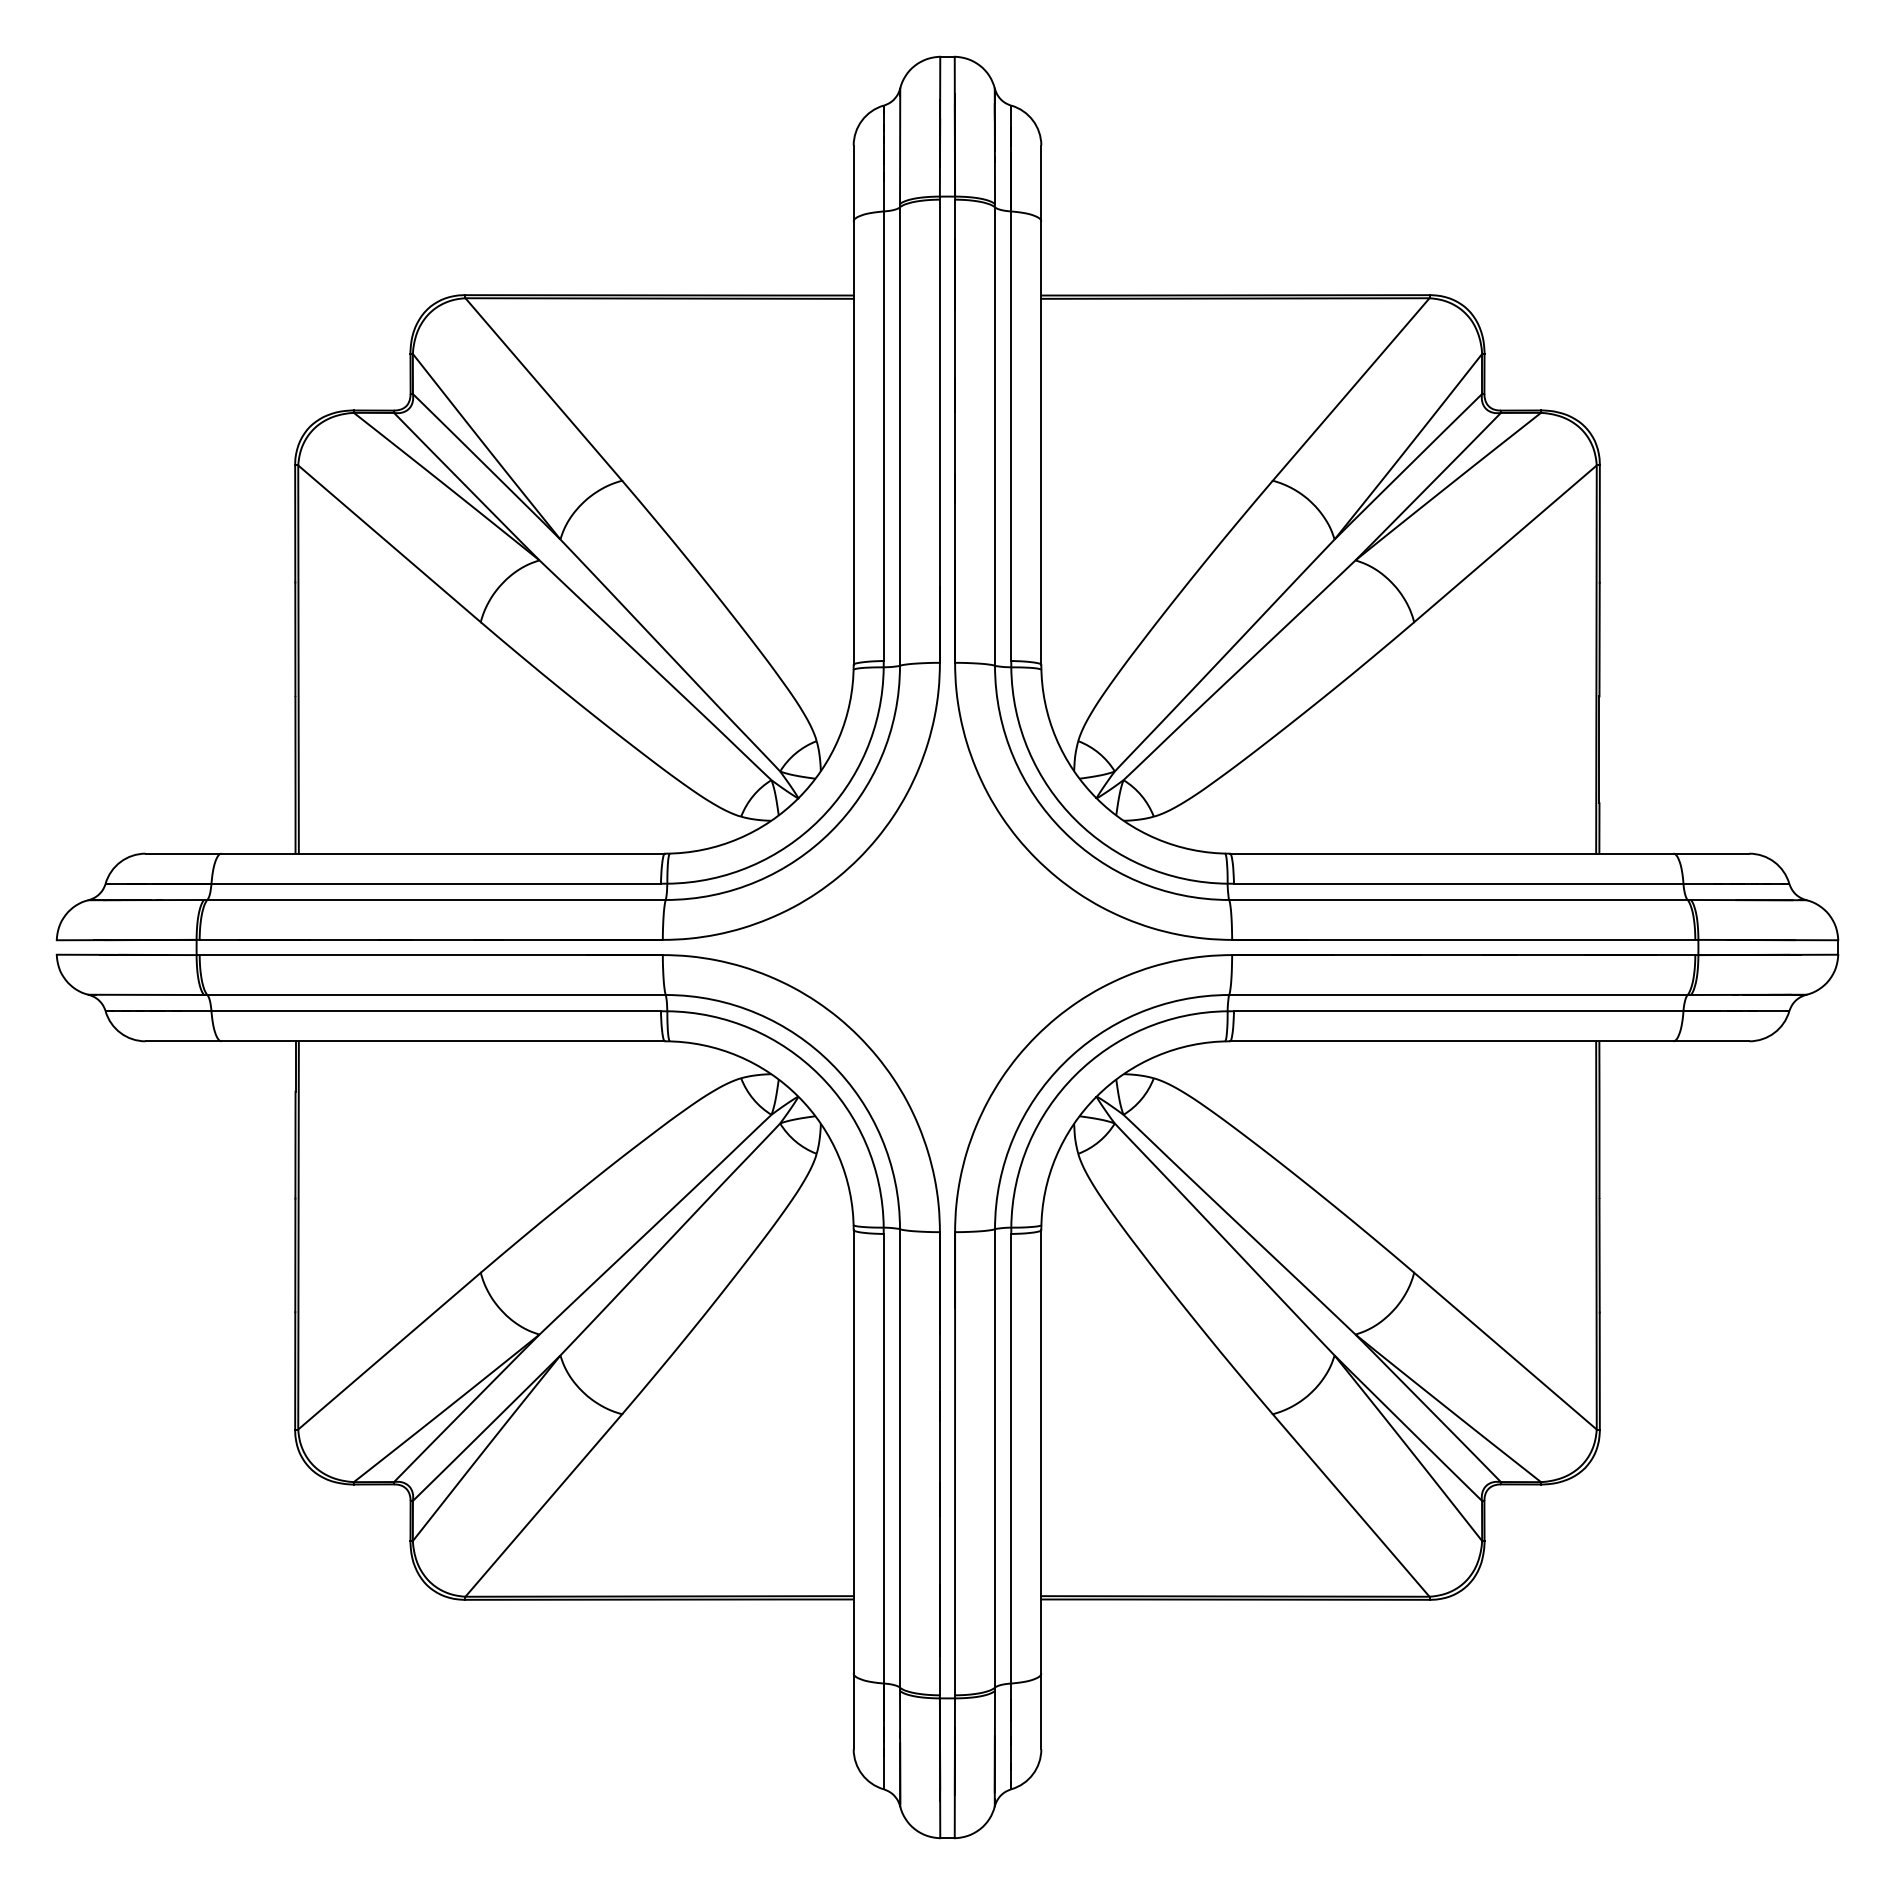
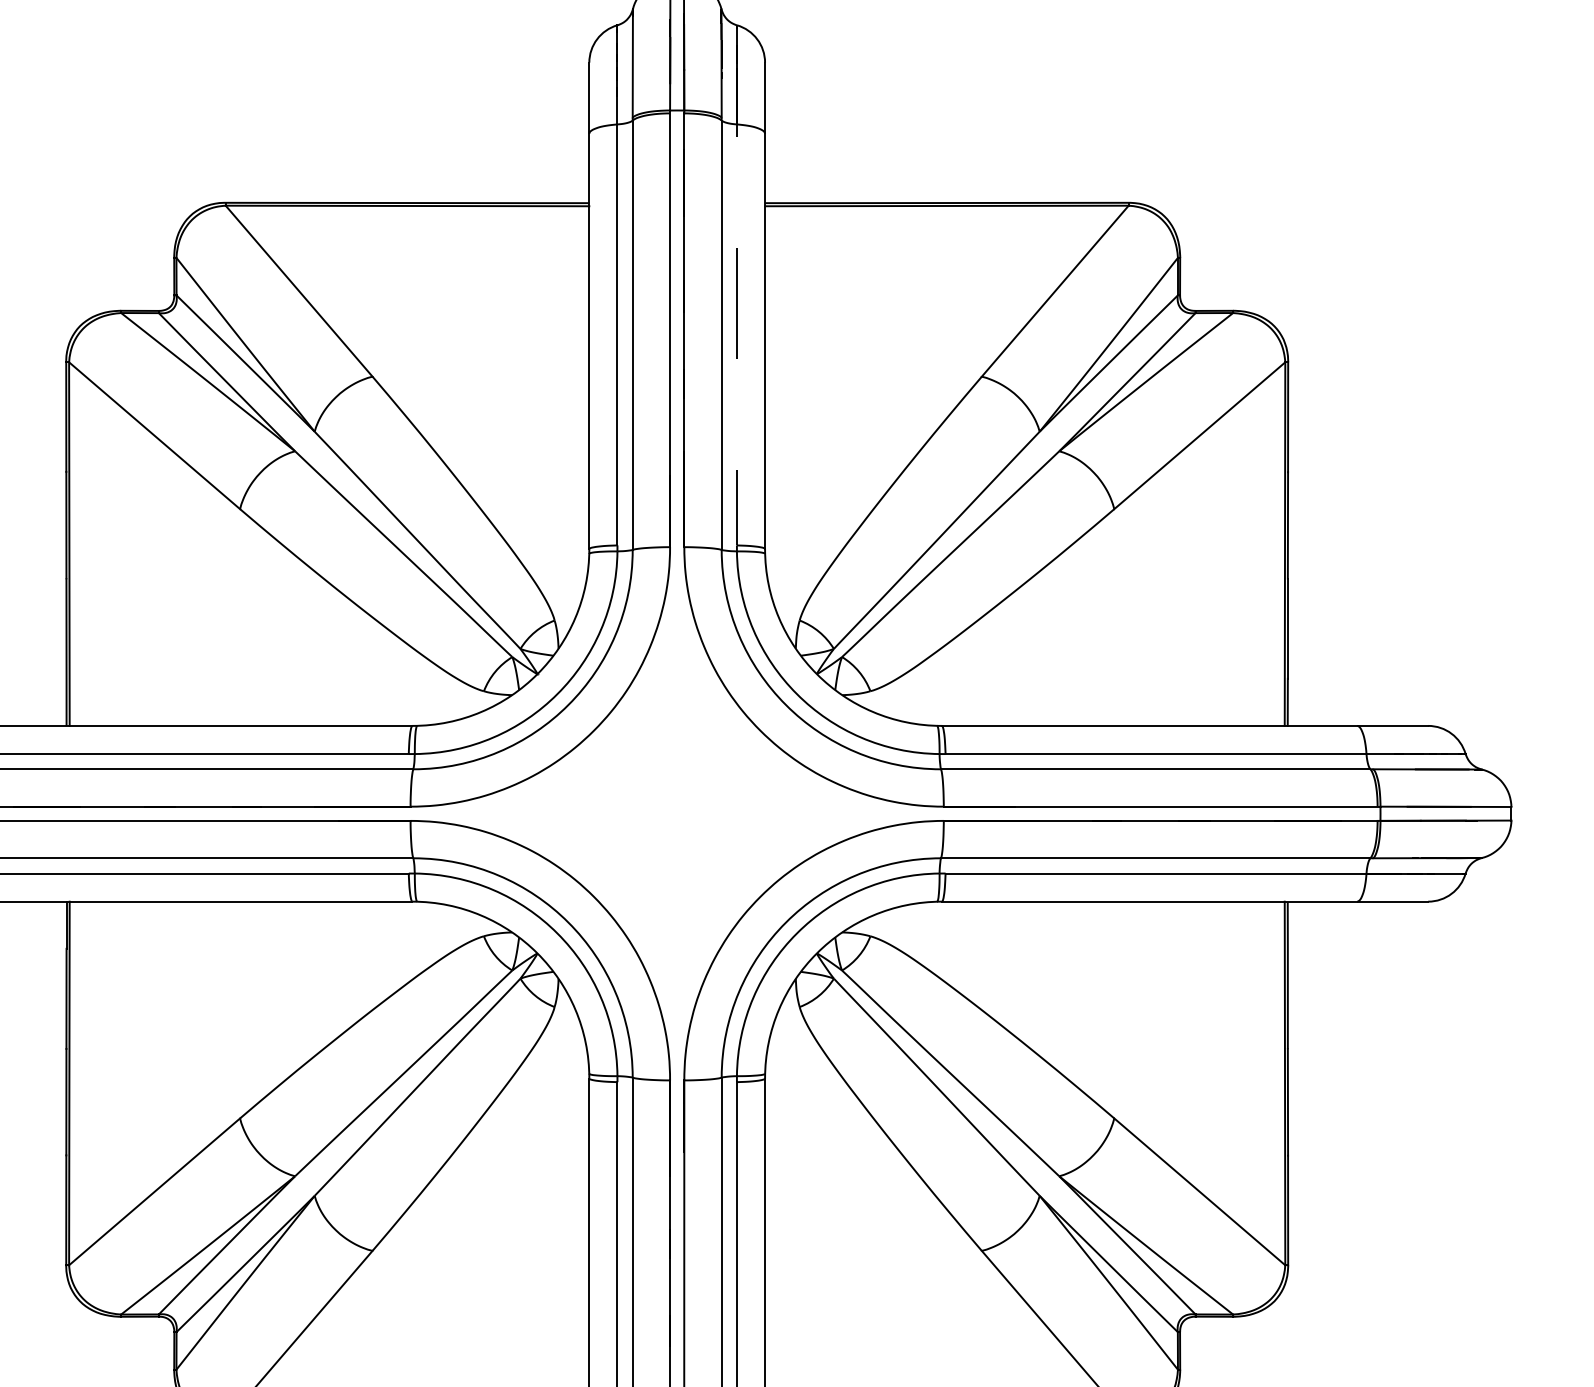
line: (1011, 383) -> (737, 285), solid -> dashed

